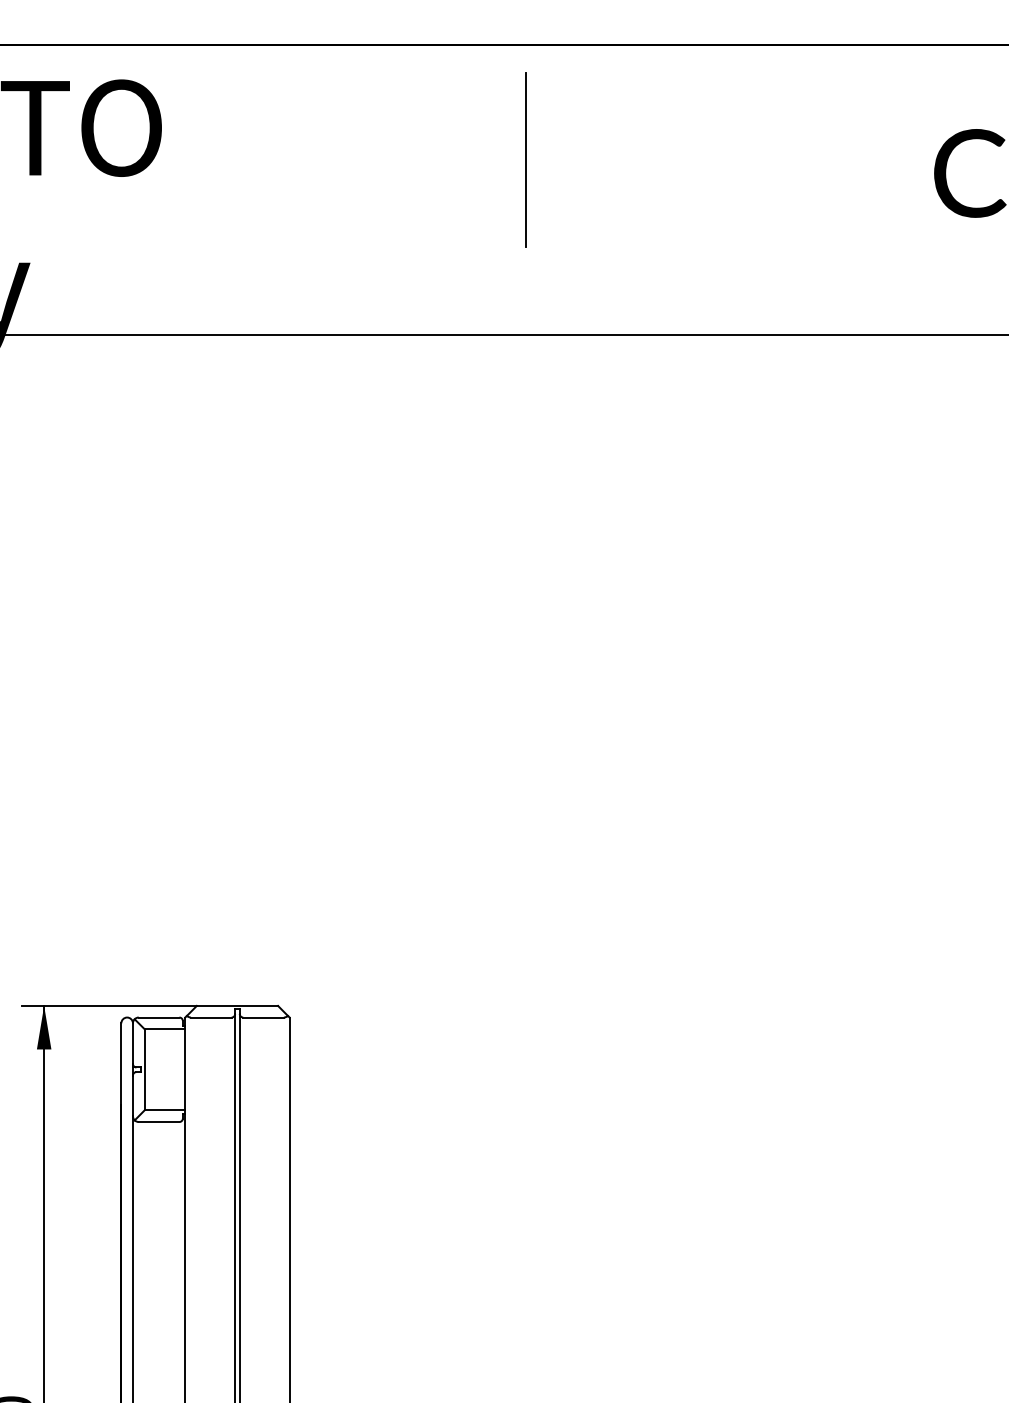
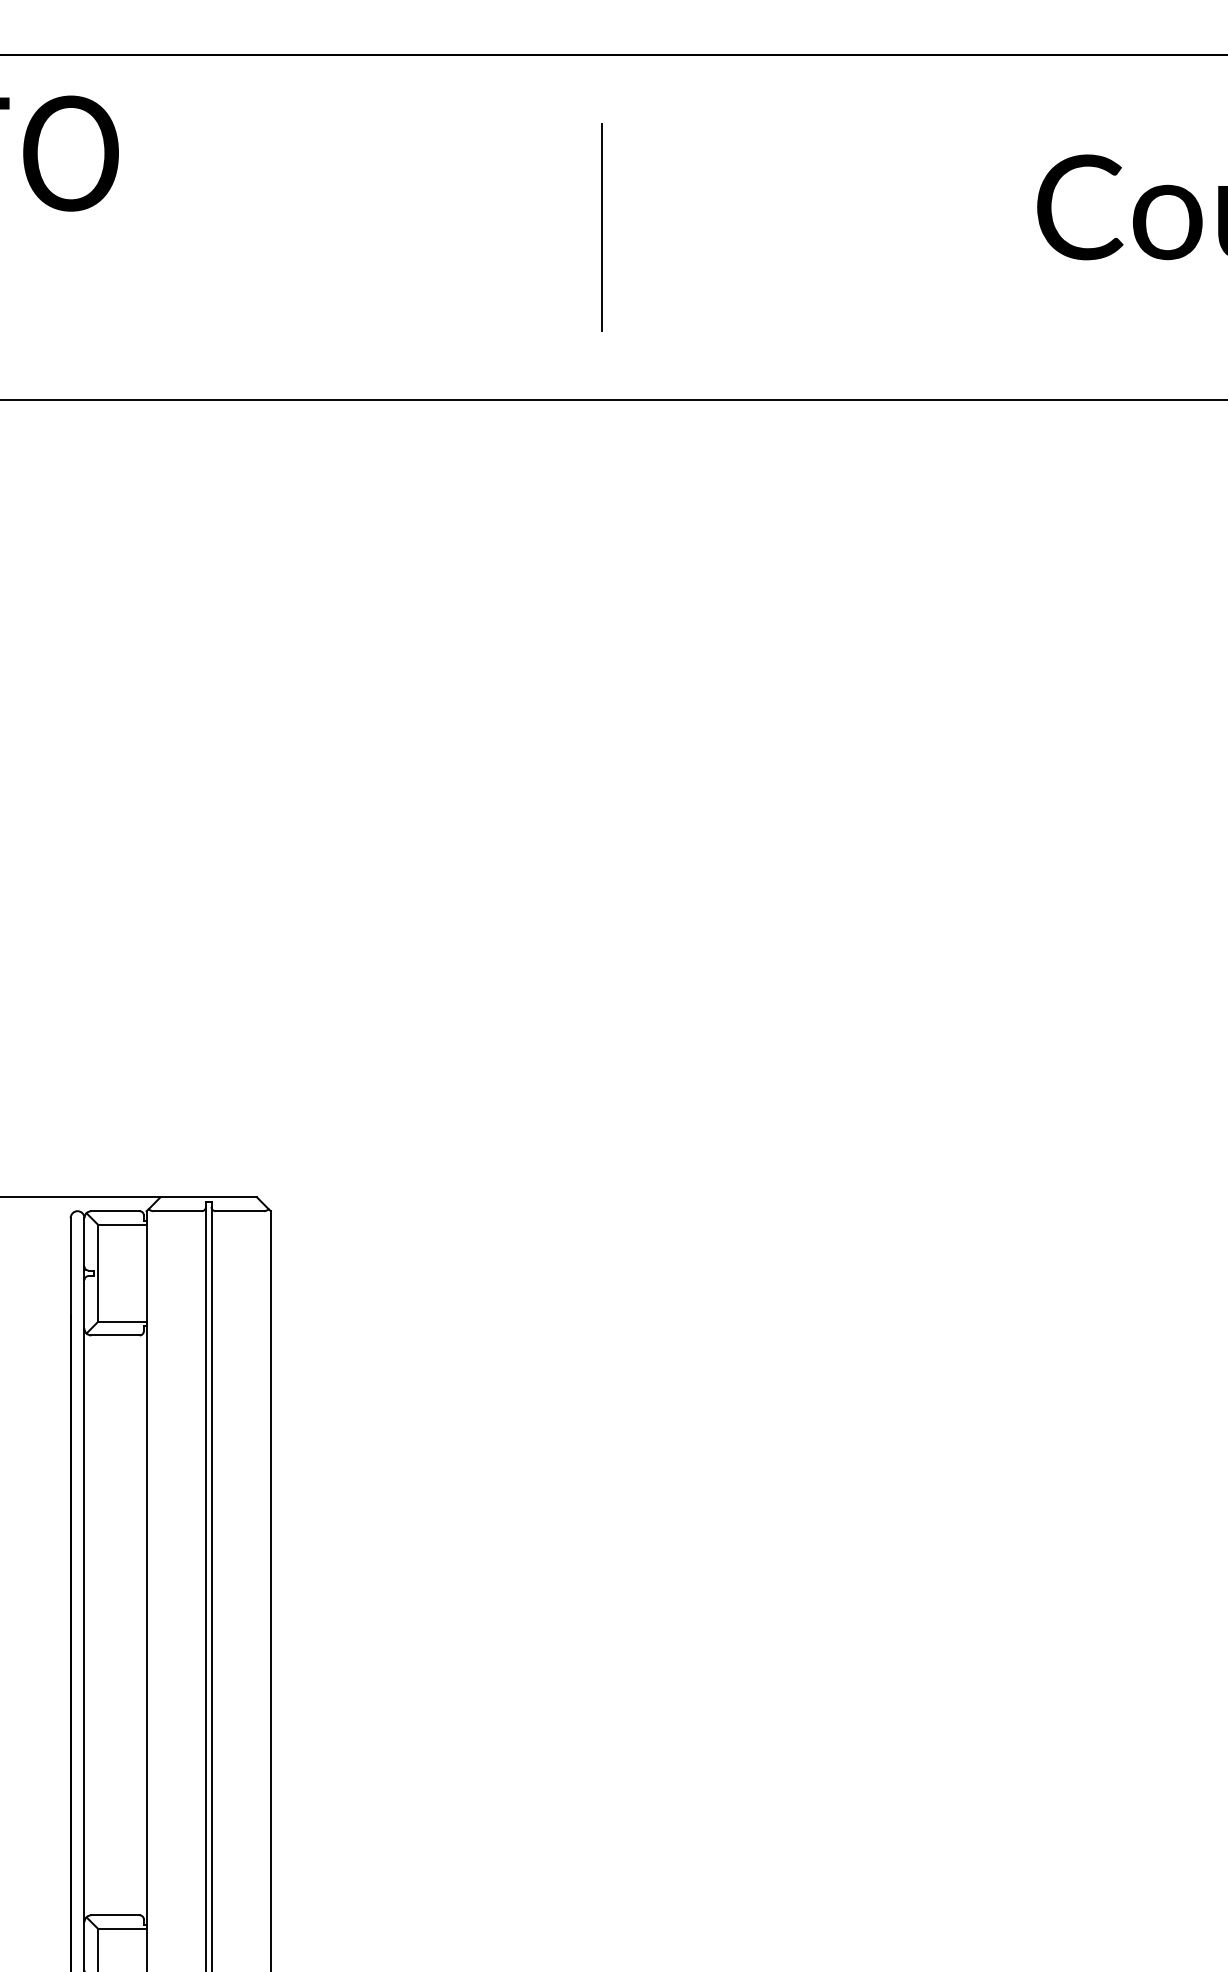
line: (525, 160) -> (601, 227), moved

